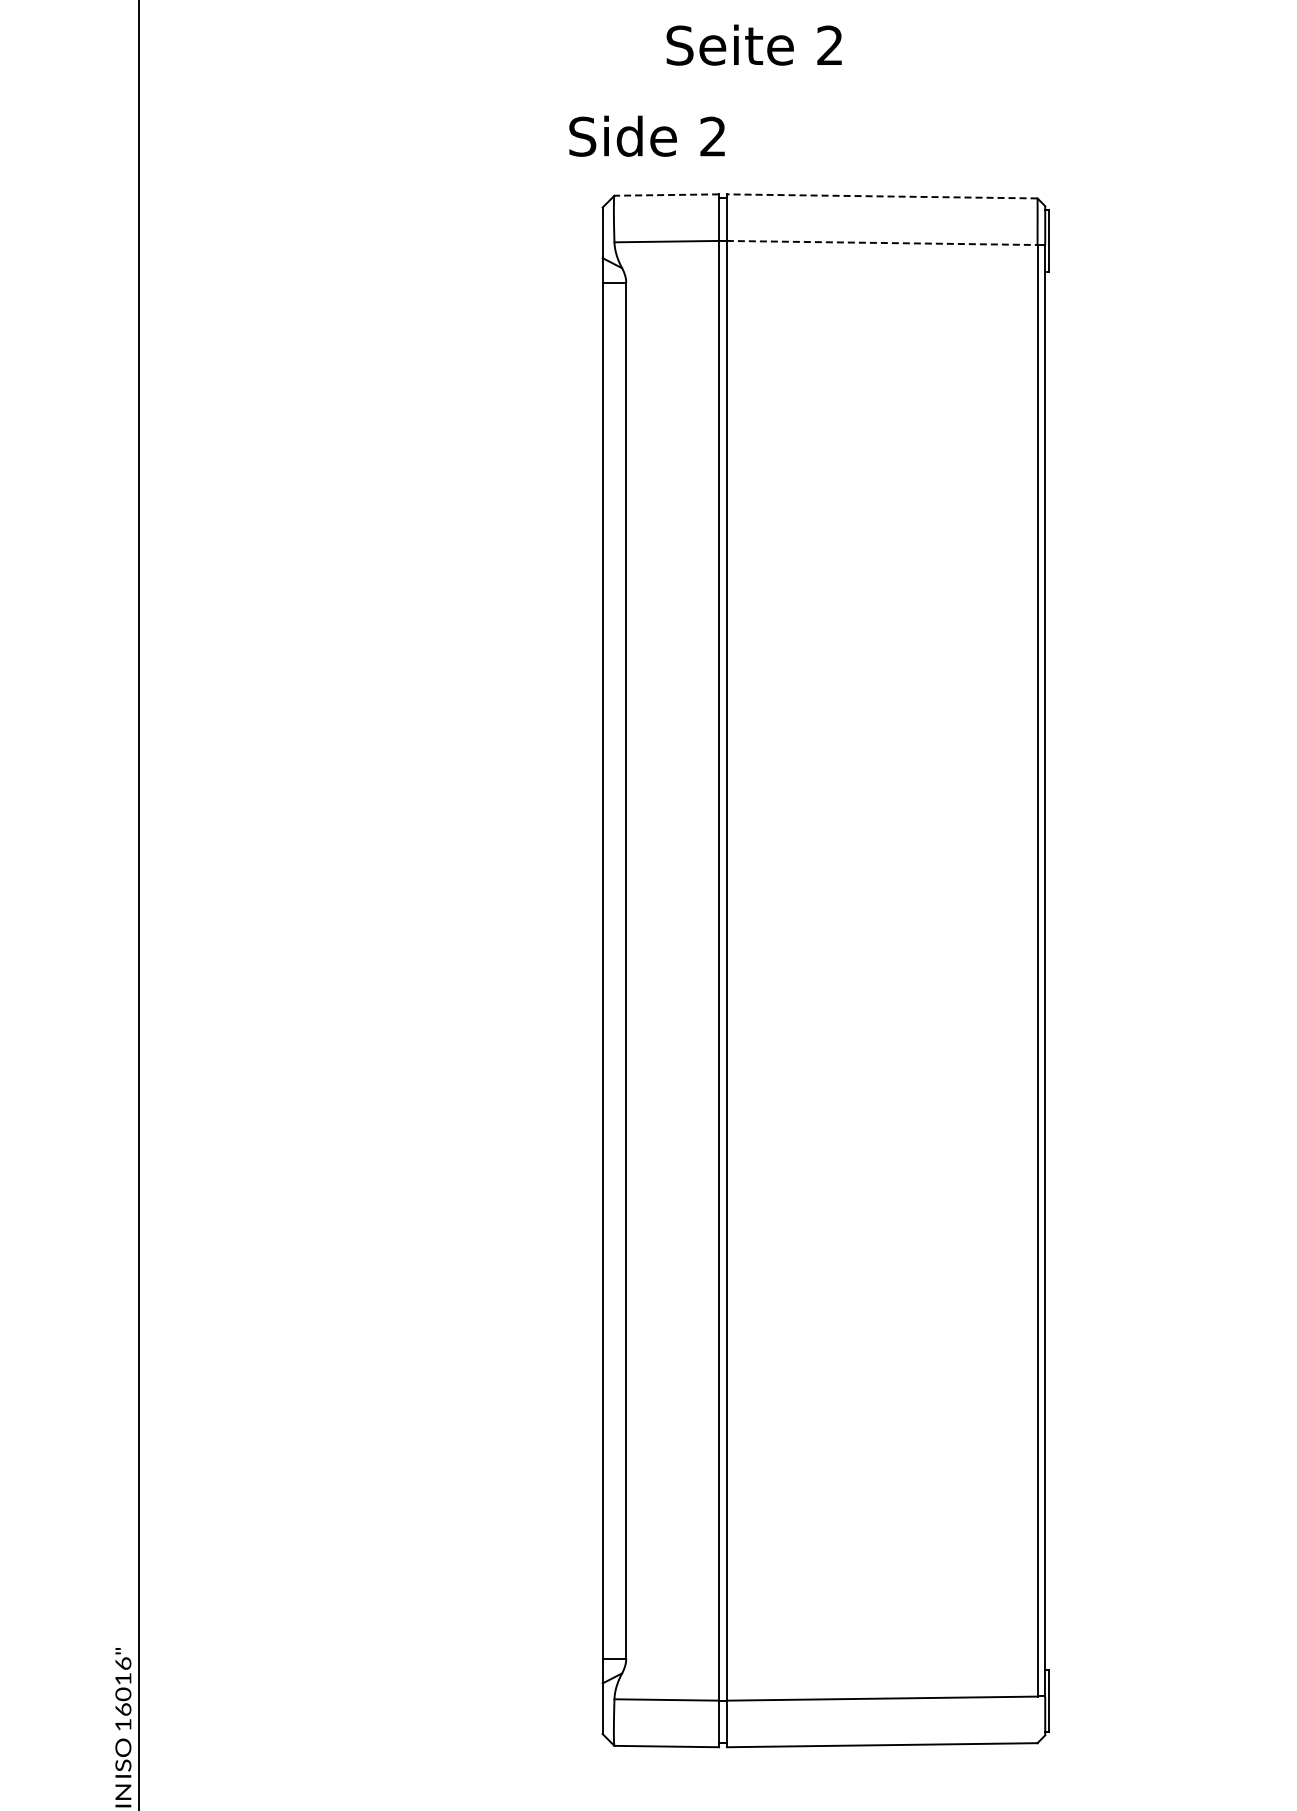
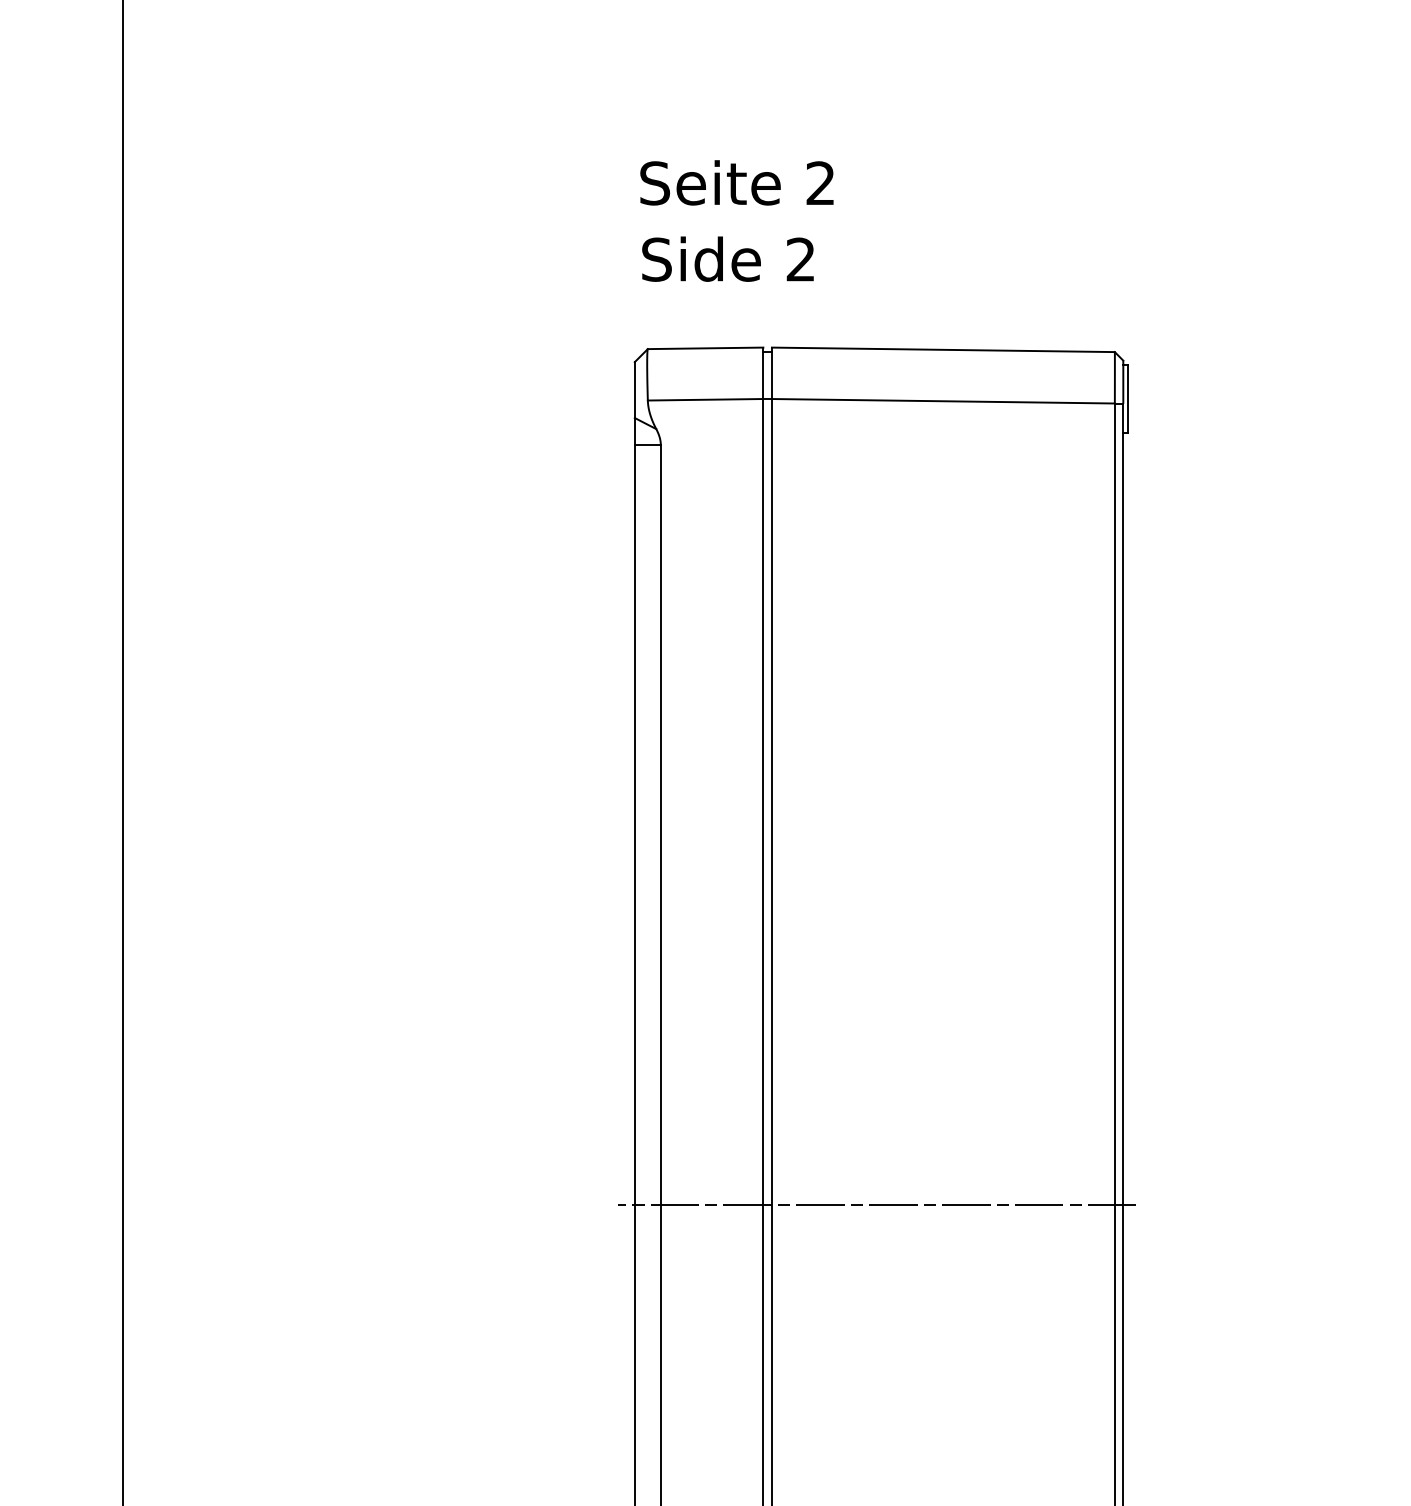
text: (753, 44) -> (736, 182), moved
text: (646, 135) -> (727, 258), moved
line: (666, 195) -> (705, 348), dashed -> solid
line: (881, 196) -> (942, 349), dashed -> solid
line: (882, 243) -> (943, 401), dashed -> solid
line: (821, 970) -> (876, 1204), added

